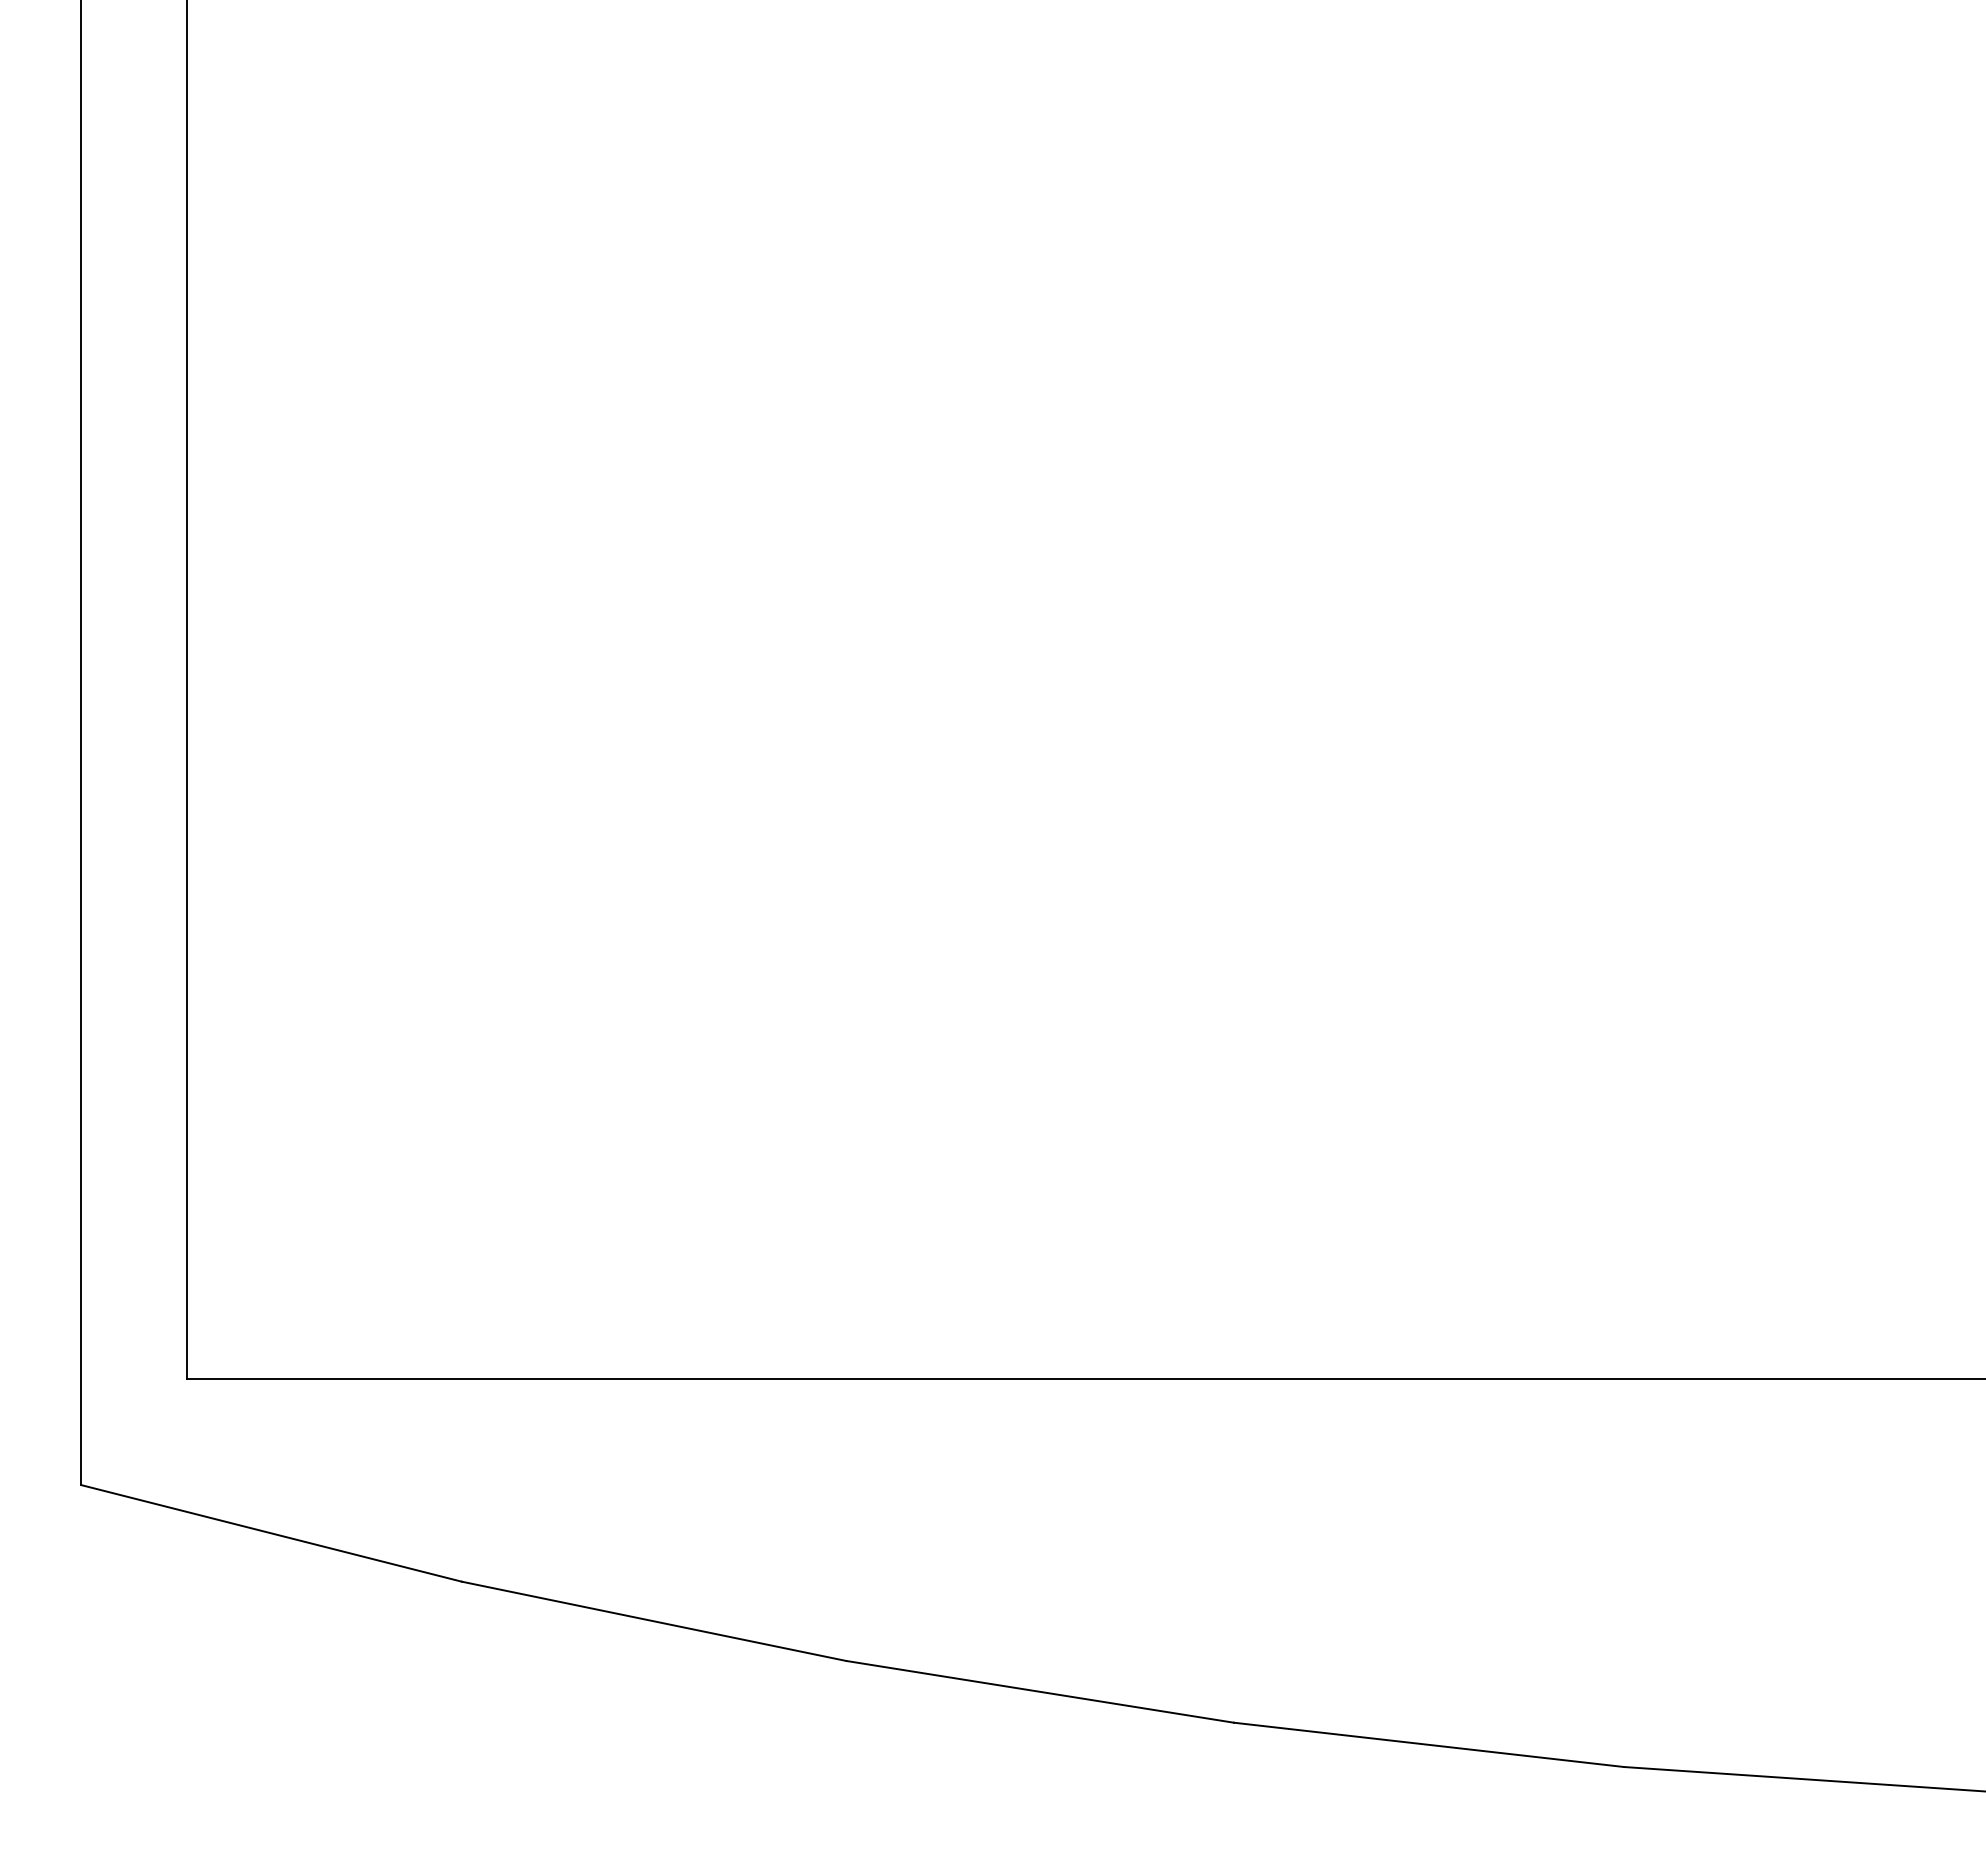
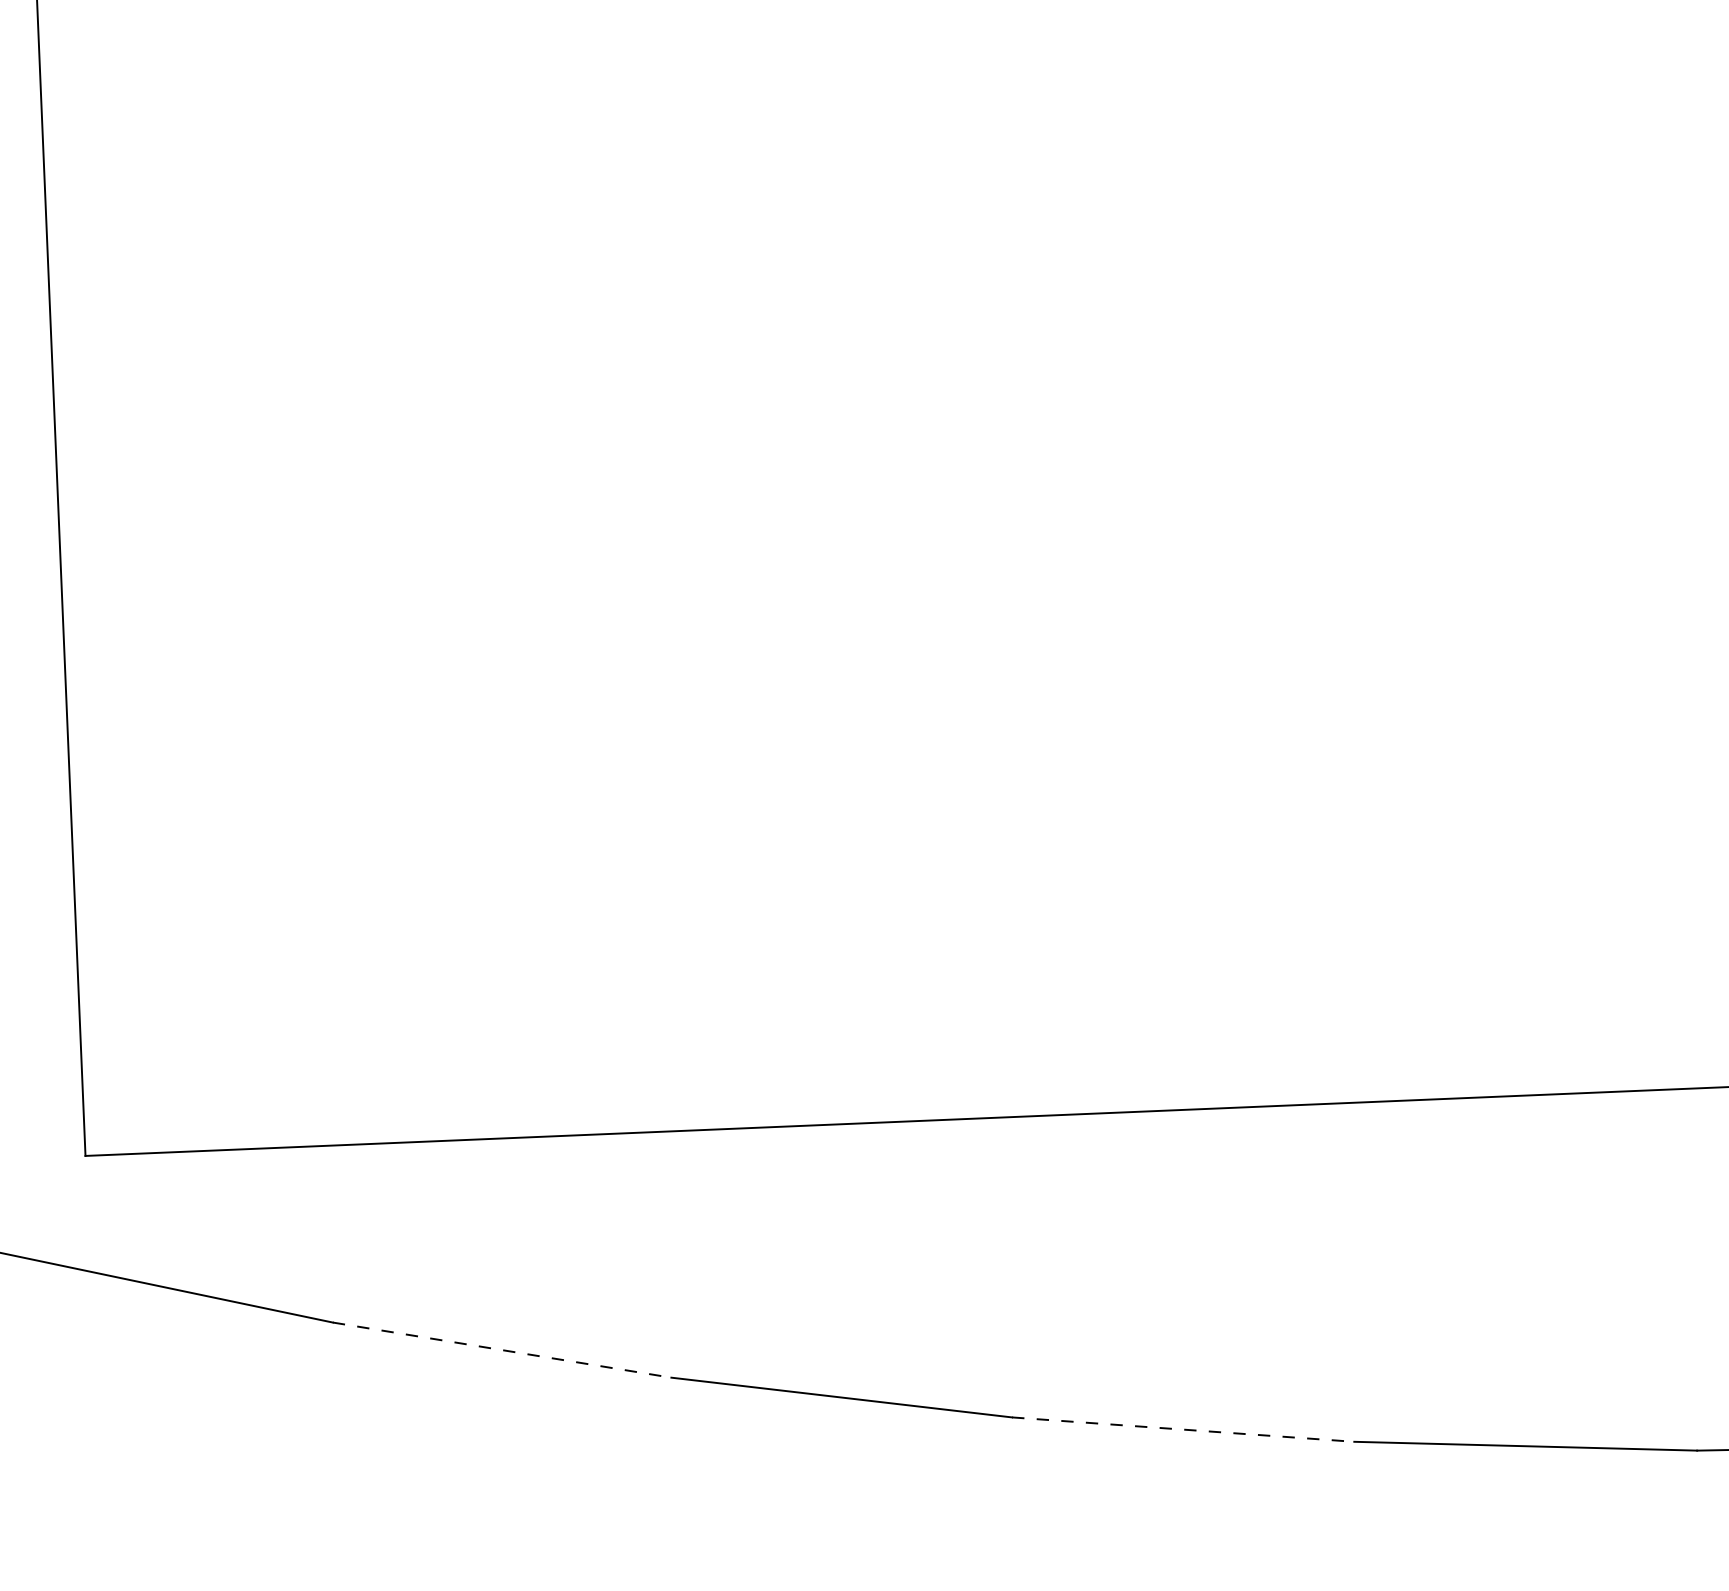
line: (654, 1621) -> (502, 1350), solid -> dashed
line: (1429, 1744) -> (1183, 1429), solid -> dashed

